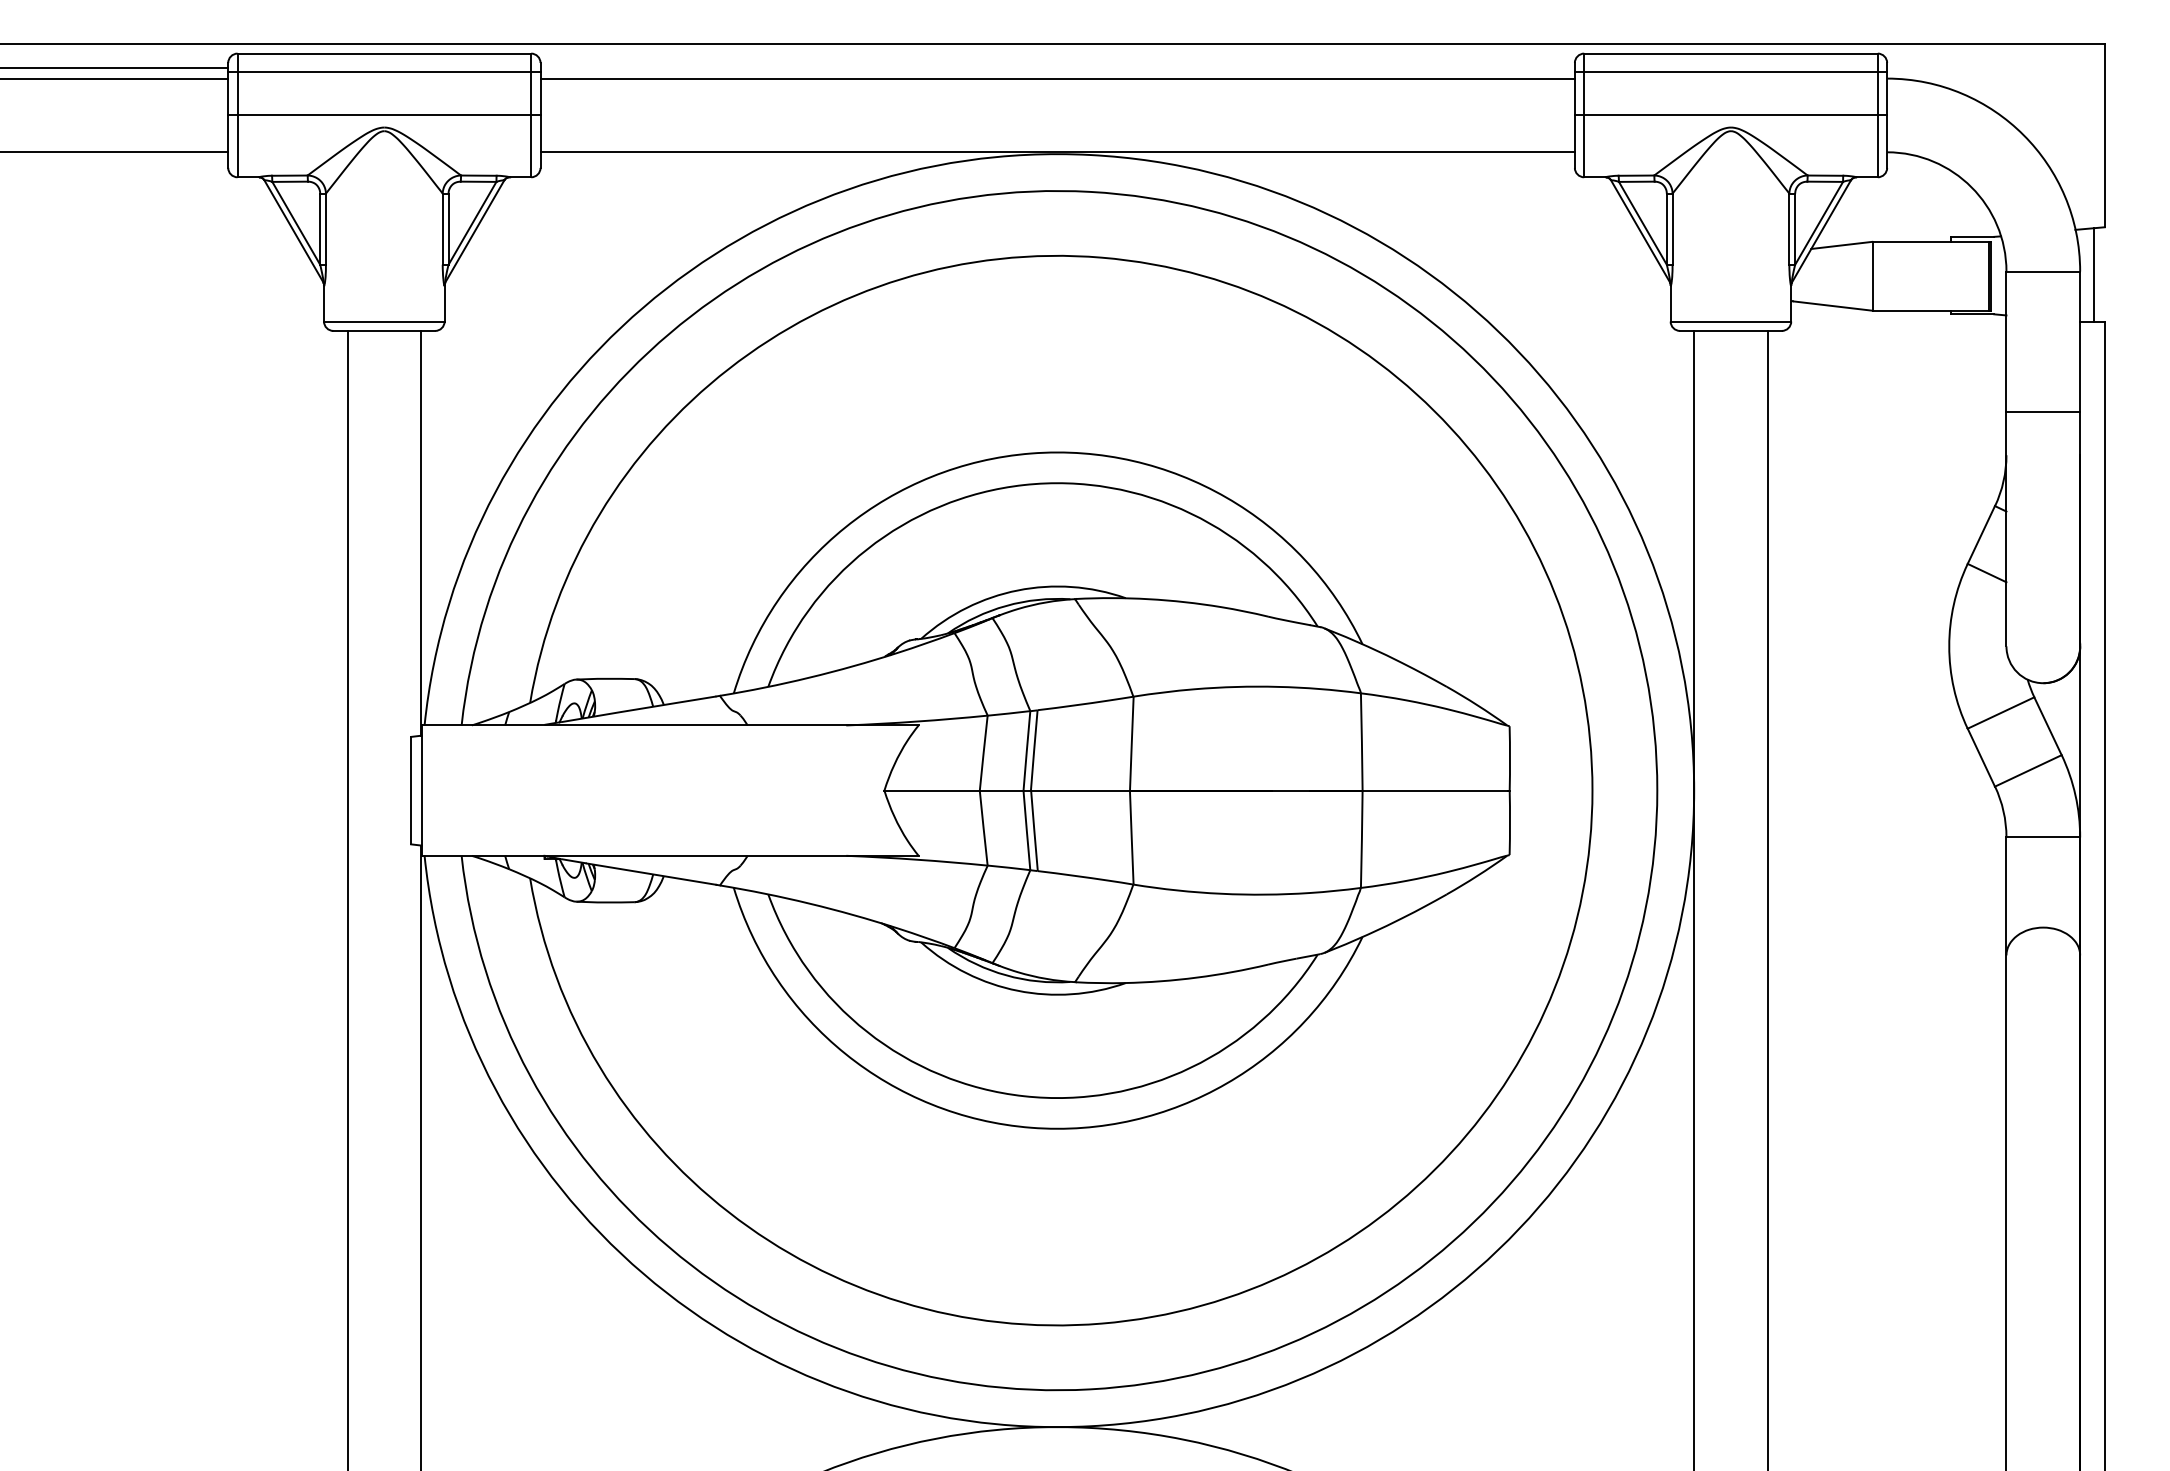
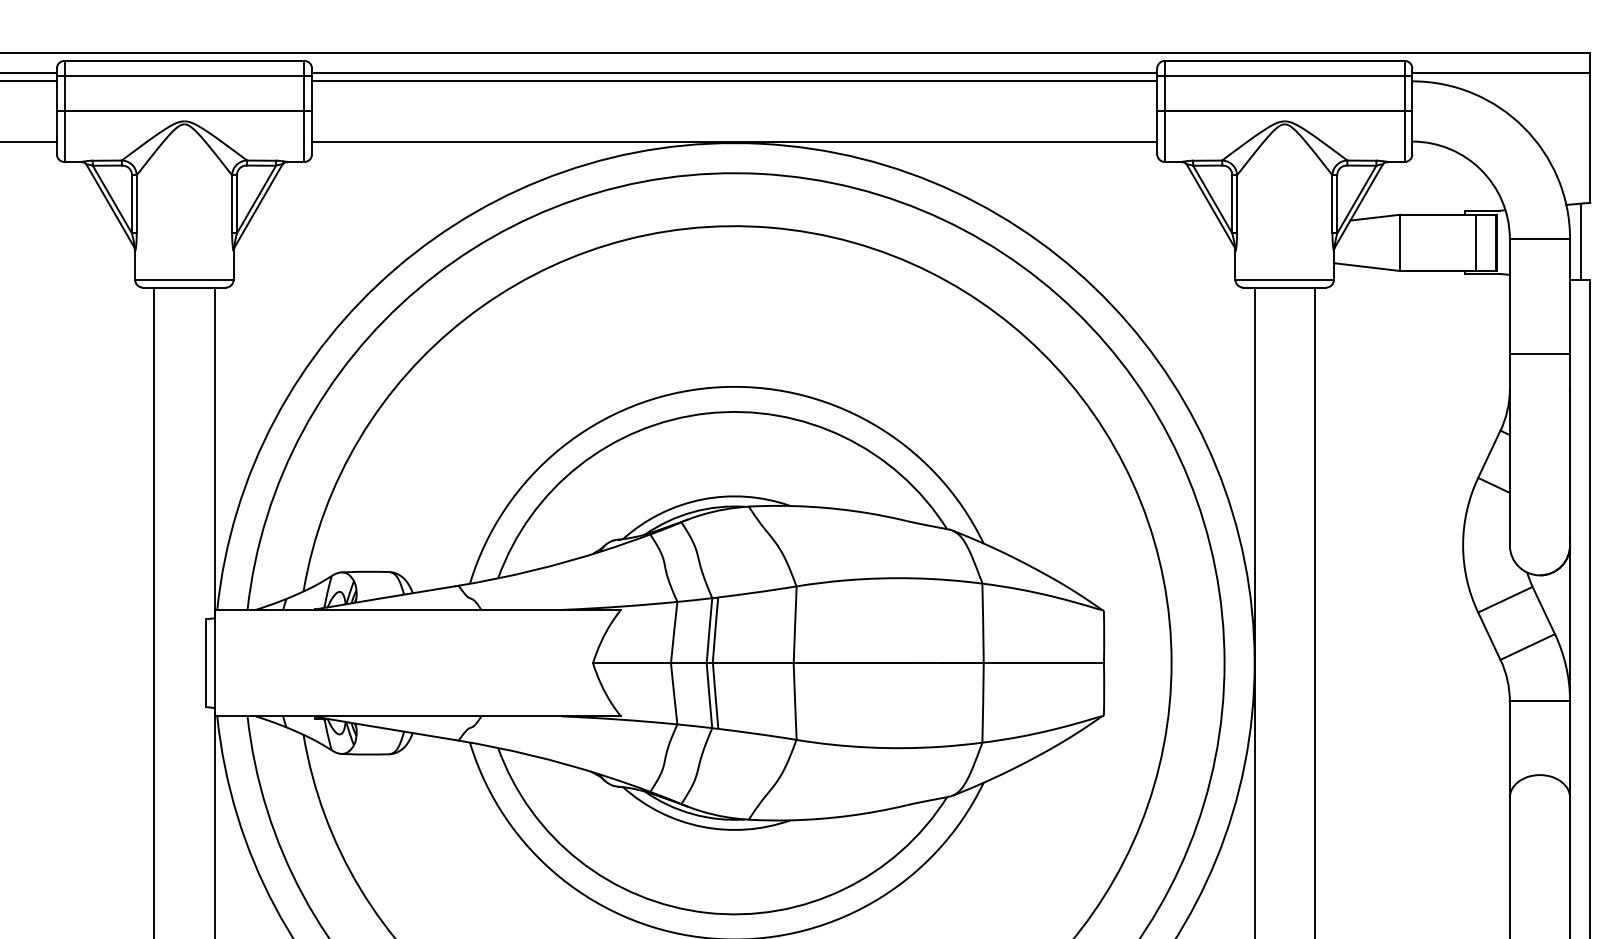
line: (1057, 68) -> (734, 73), added
line: (1995, 68) -> (1500, 73), added
line: (1964, 275) -> (1475, 242), added

